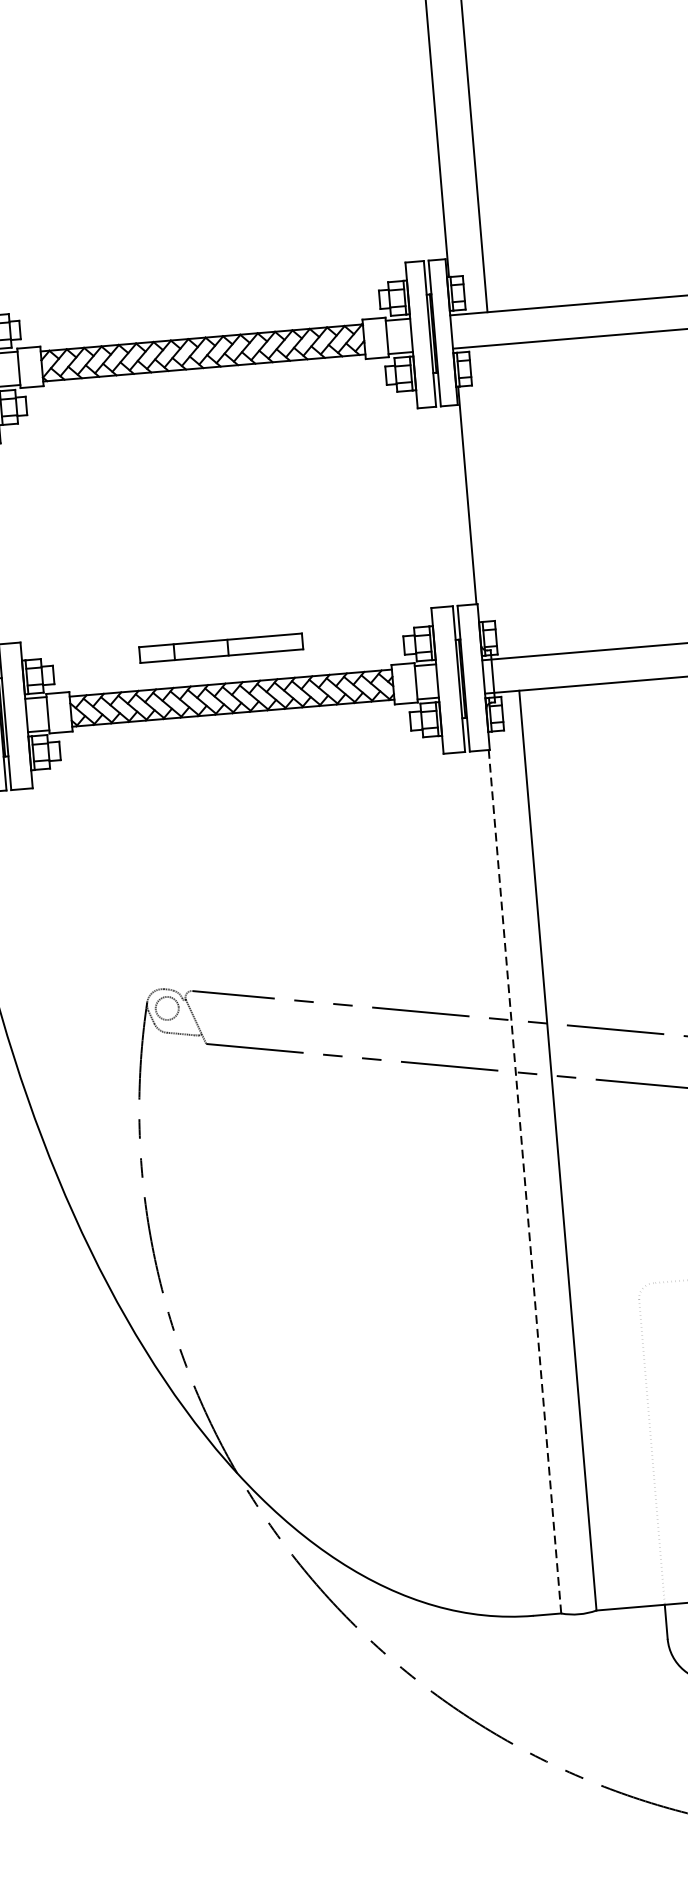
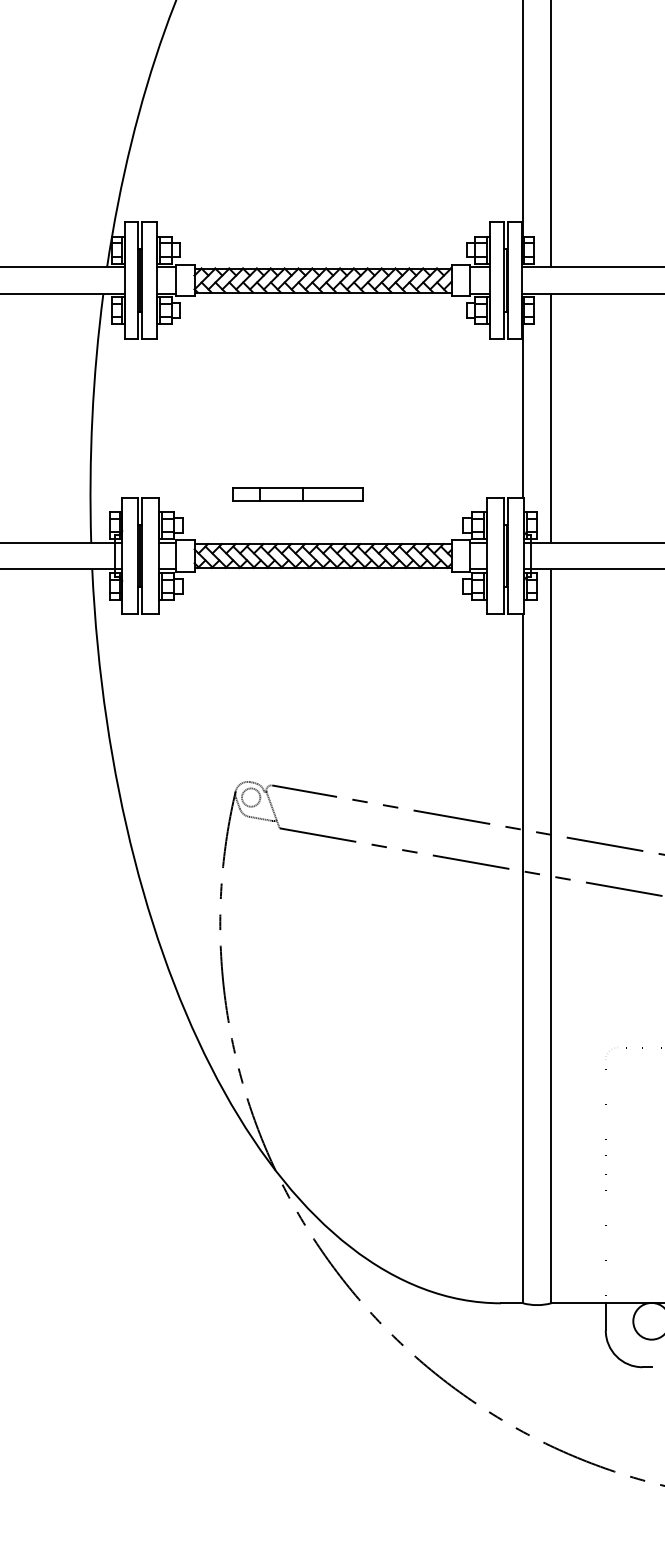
line: (503, 500) -> (551, 417), added
part: (220, 648) -> (297, 494), moved
line: (525, 1181) -> (523, 958), dashed -> solid

